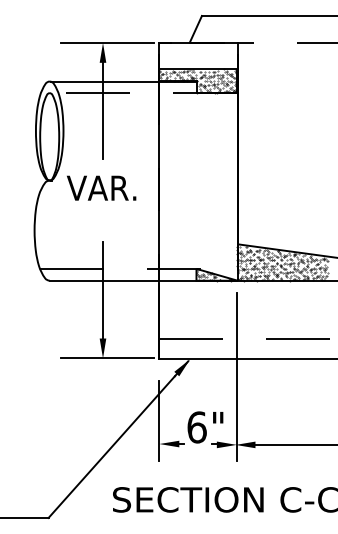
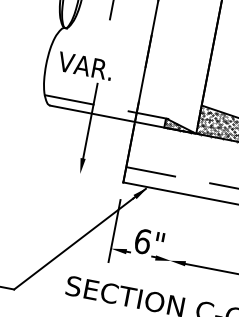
text: (101, 187) -> (85, 65), moved
line: (107, 358) -> (83, 174), removed
line: (236, 377) -> (180, 208), removed

